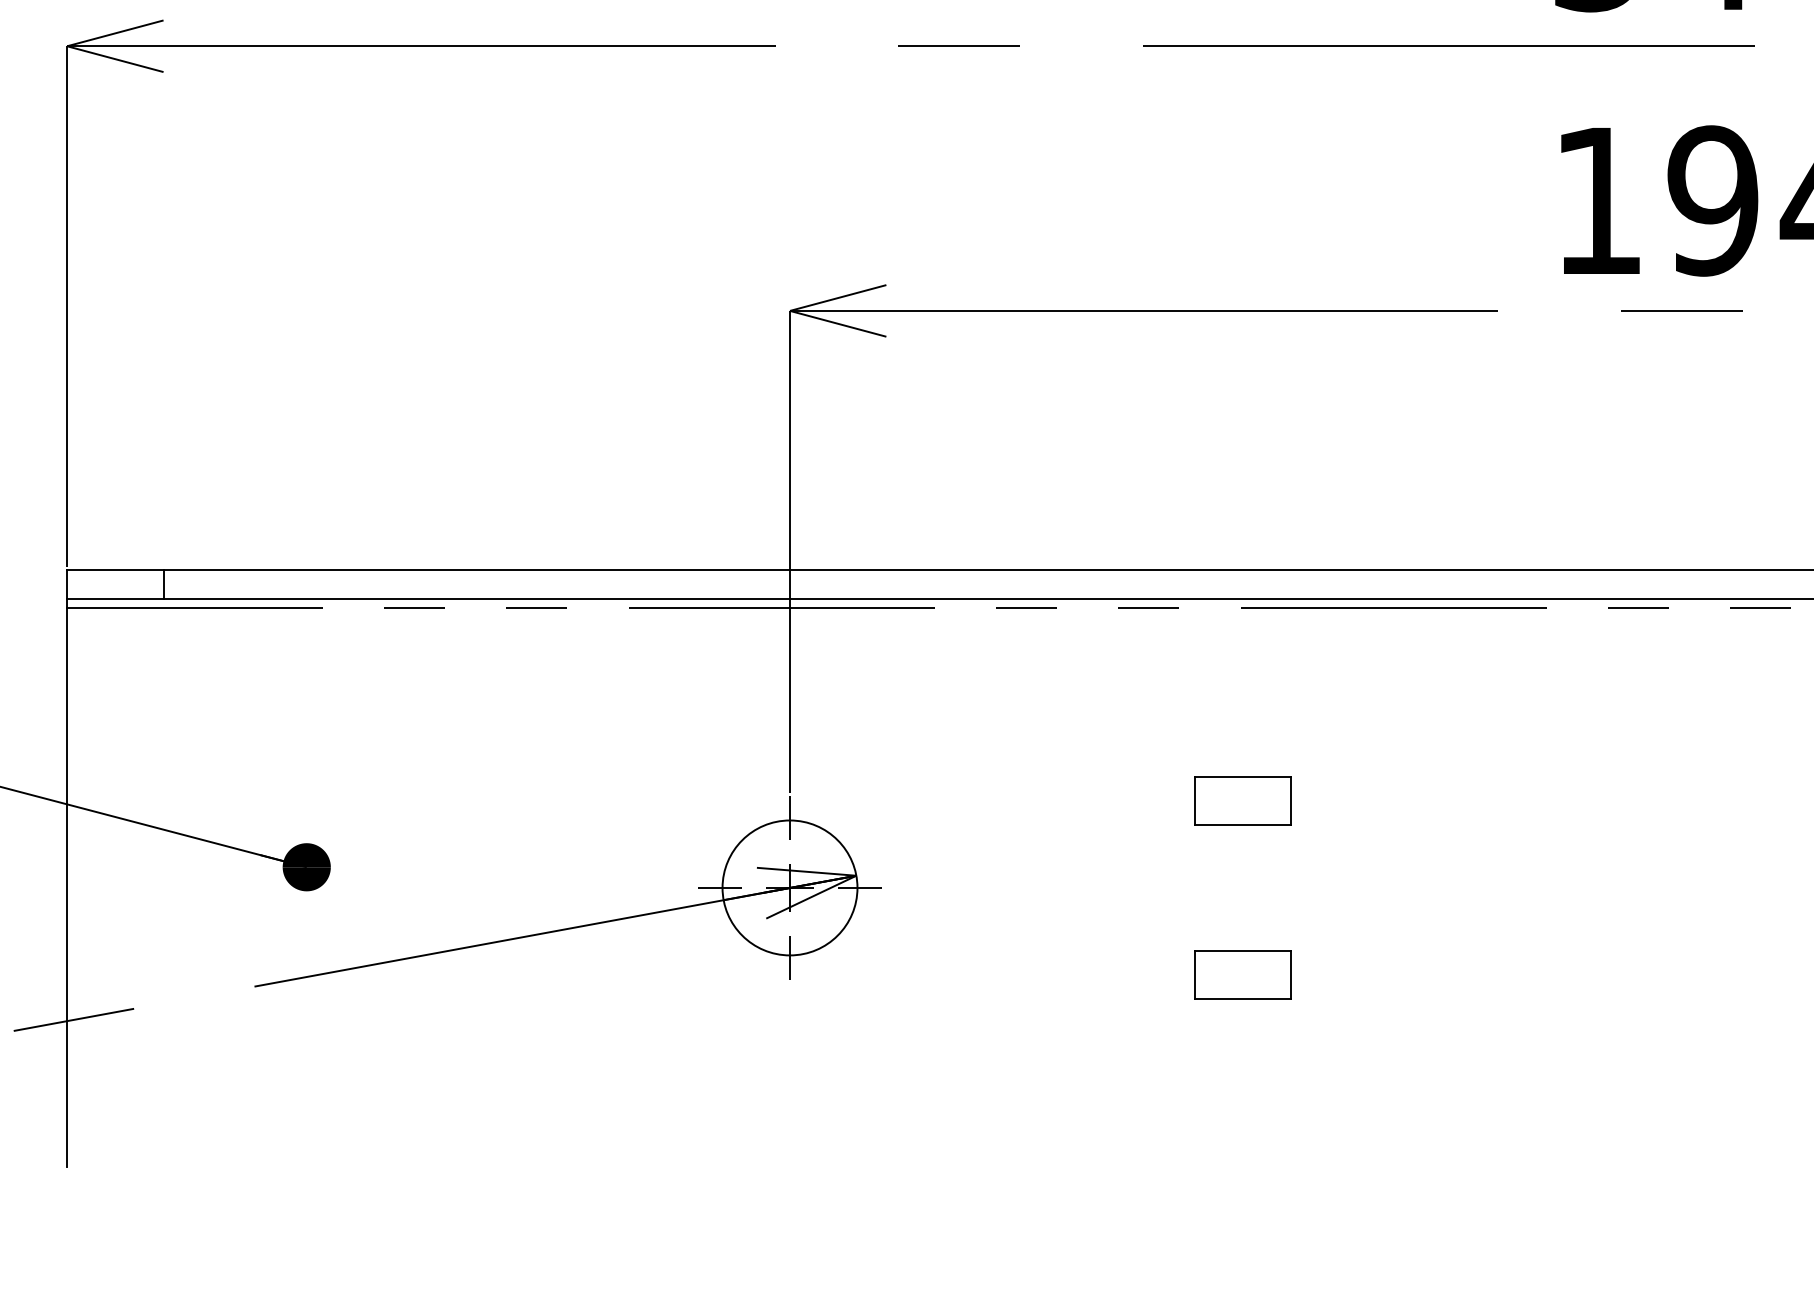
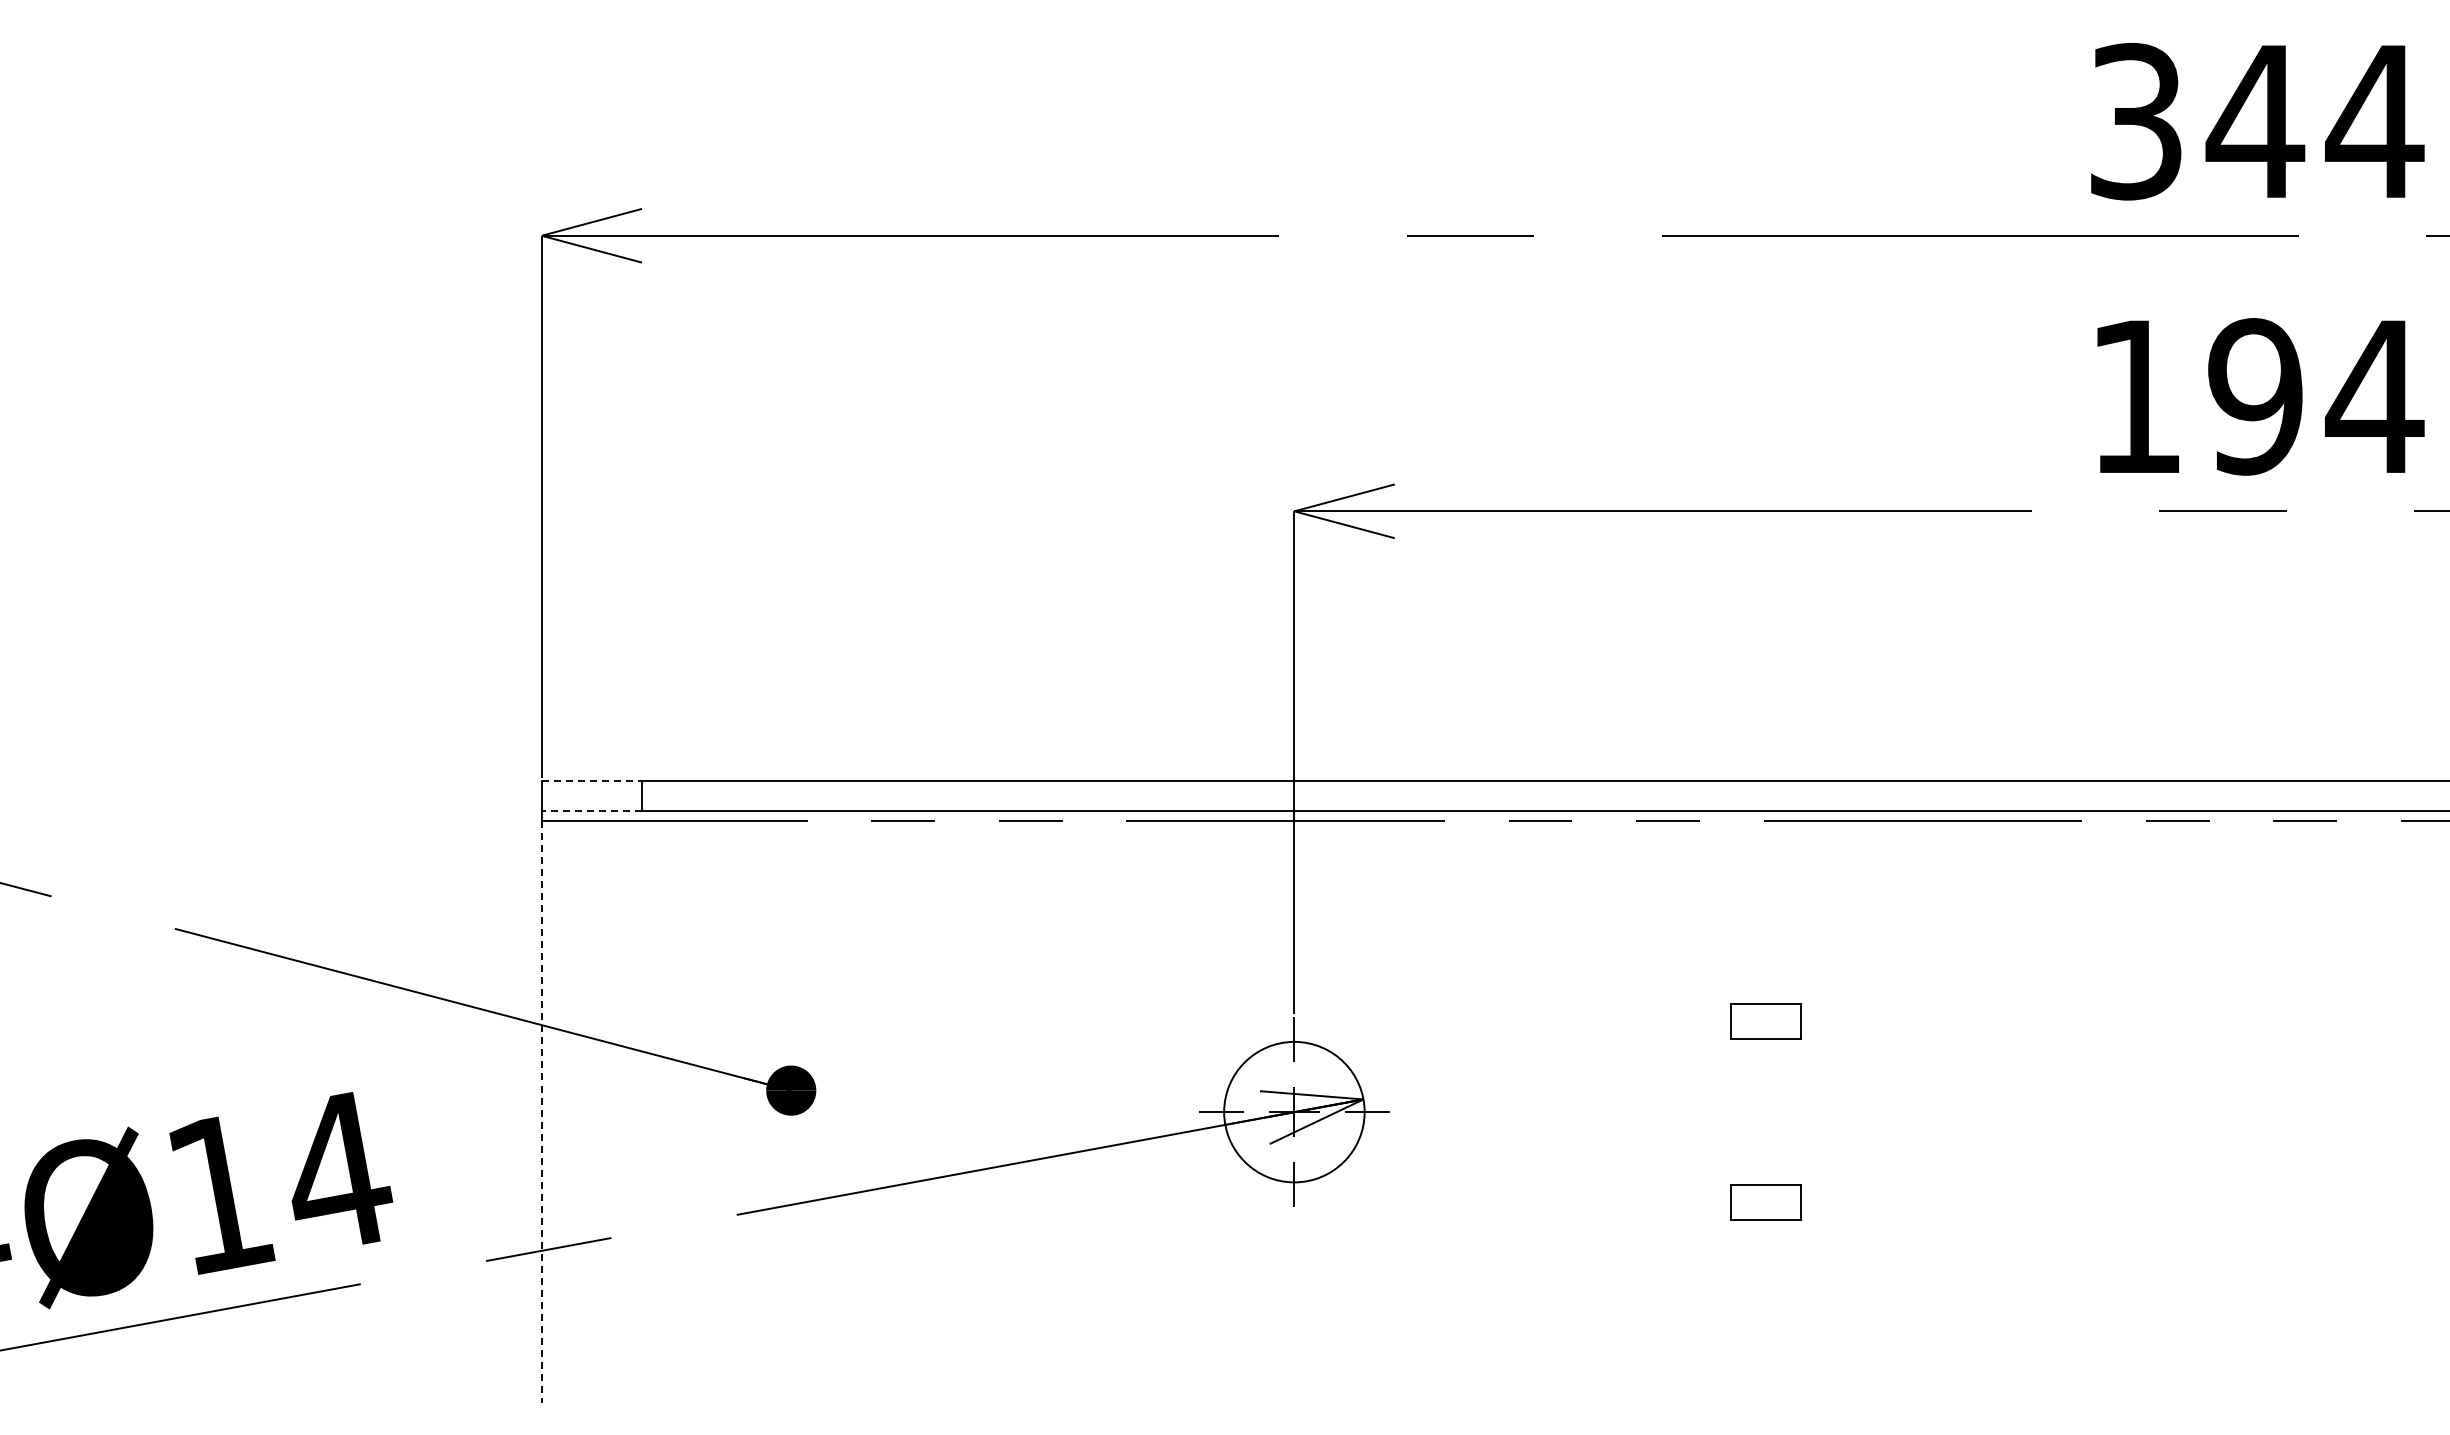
line: (115, 569) -> (592, 780), solid -> dashed
line: (114, 599) -> (591, 811), solid -> dashed
part: (1242, 800) -> (1765, 1021), size x0.7
line: (66, 888) -> (541, 1112), solid -> dashed
part: (1242, 974) -> (1765, 1202), size x0.7

